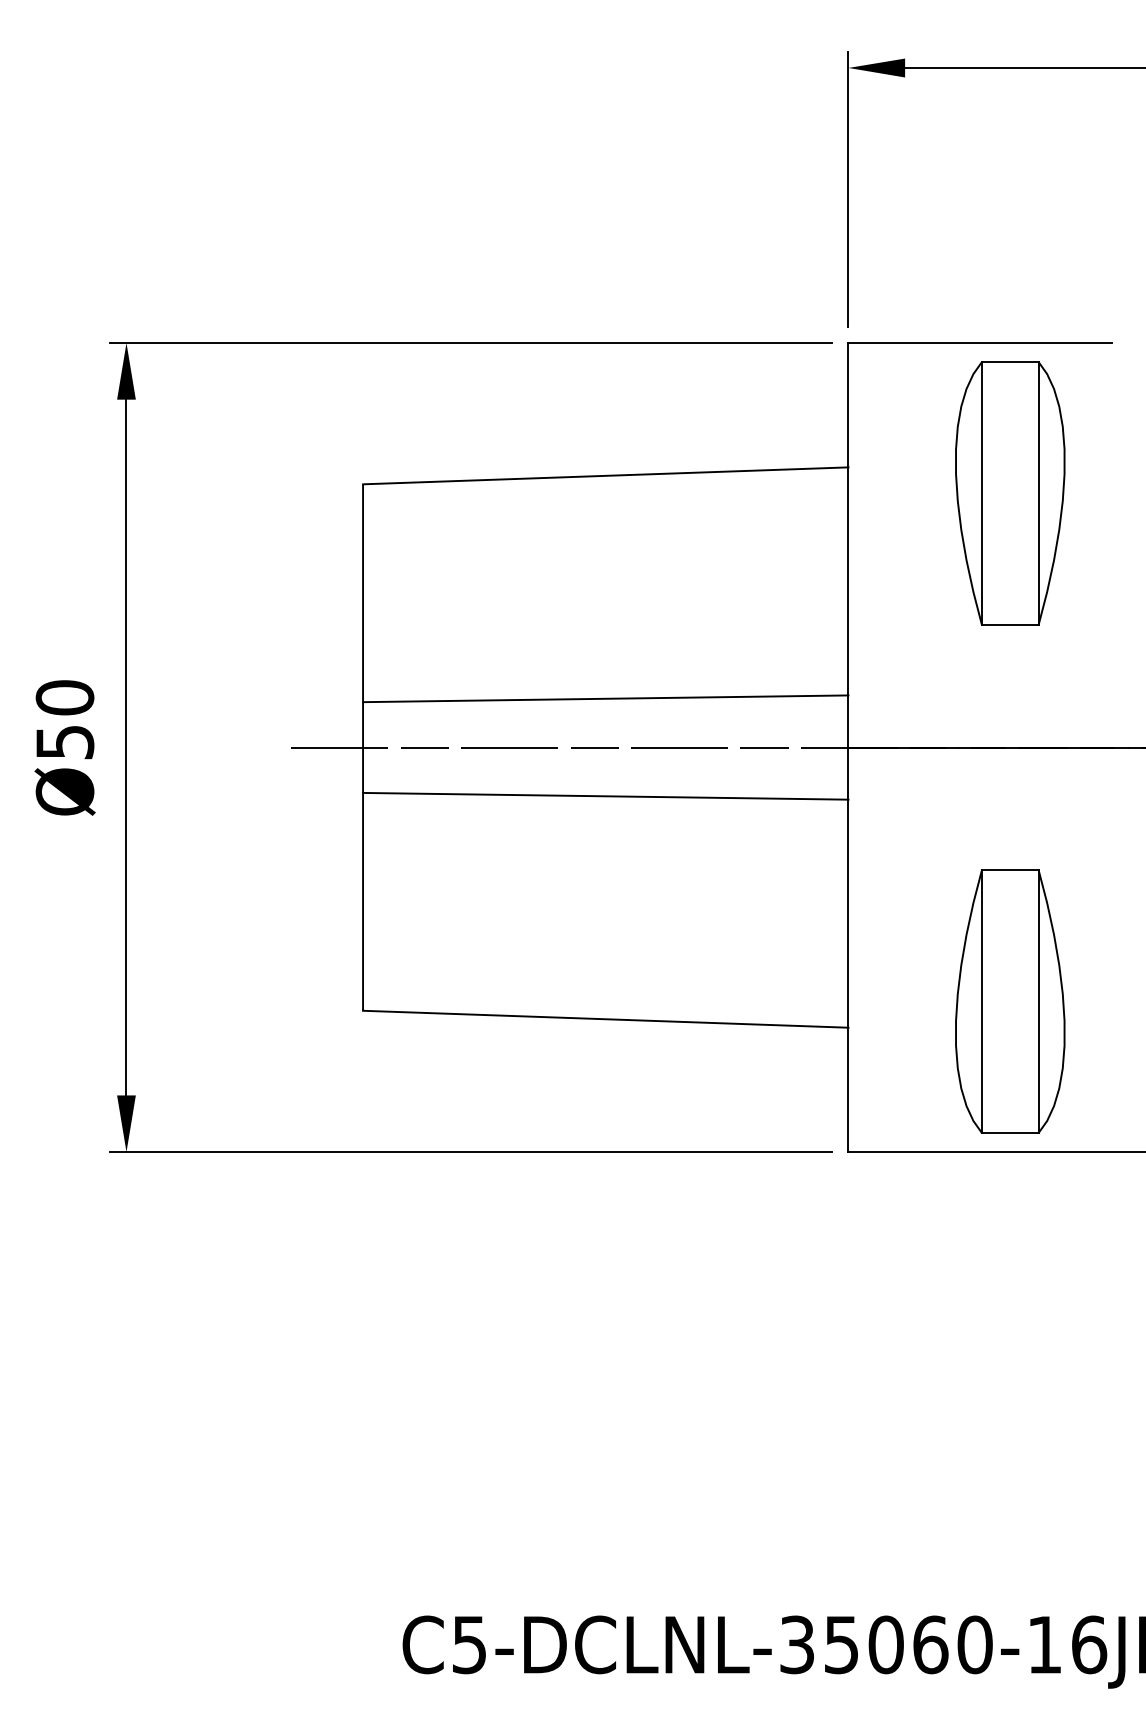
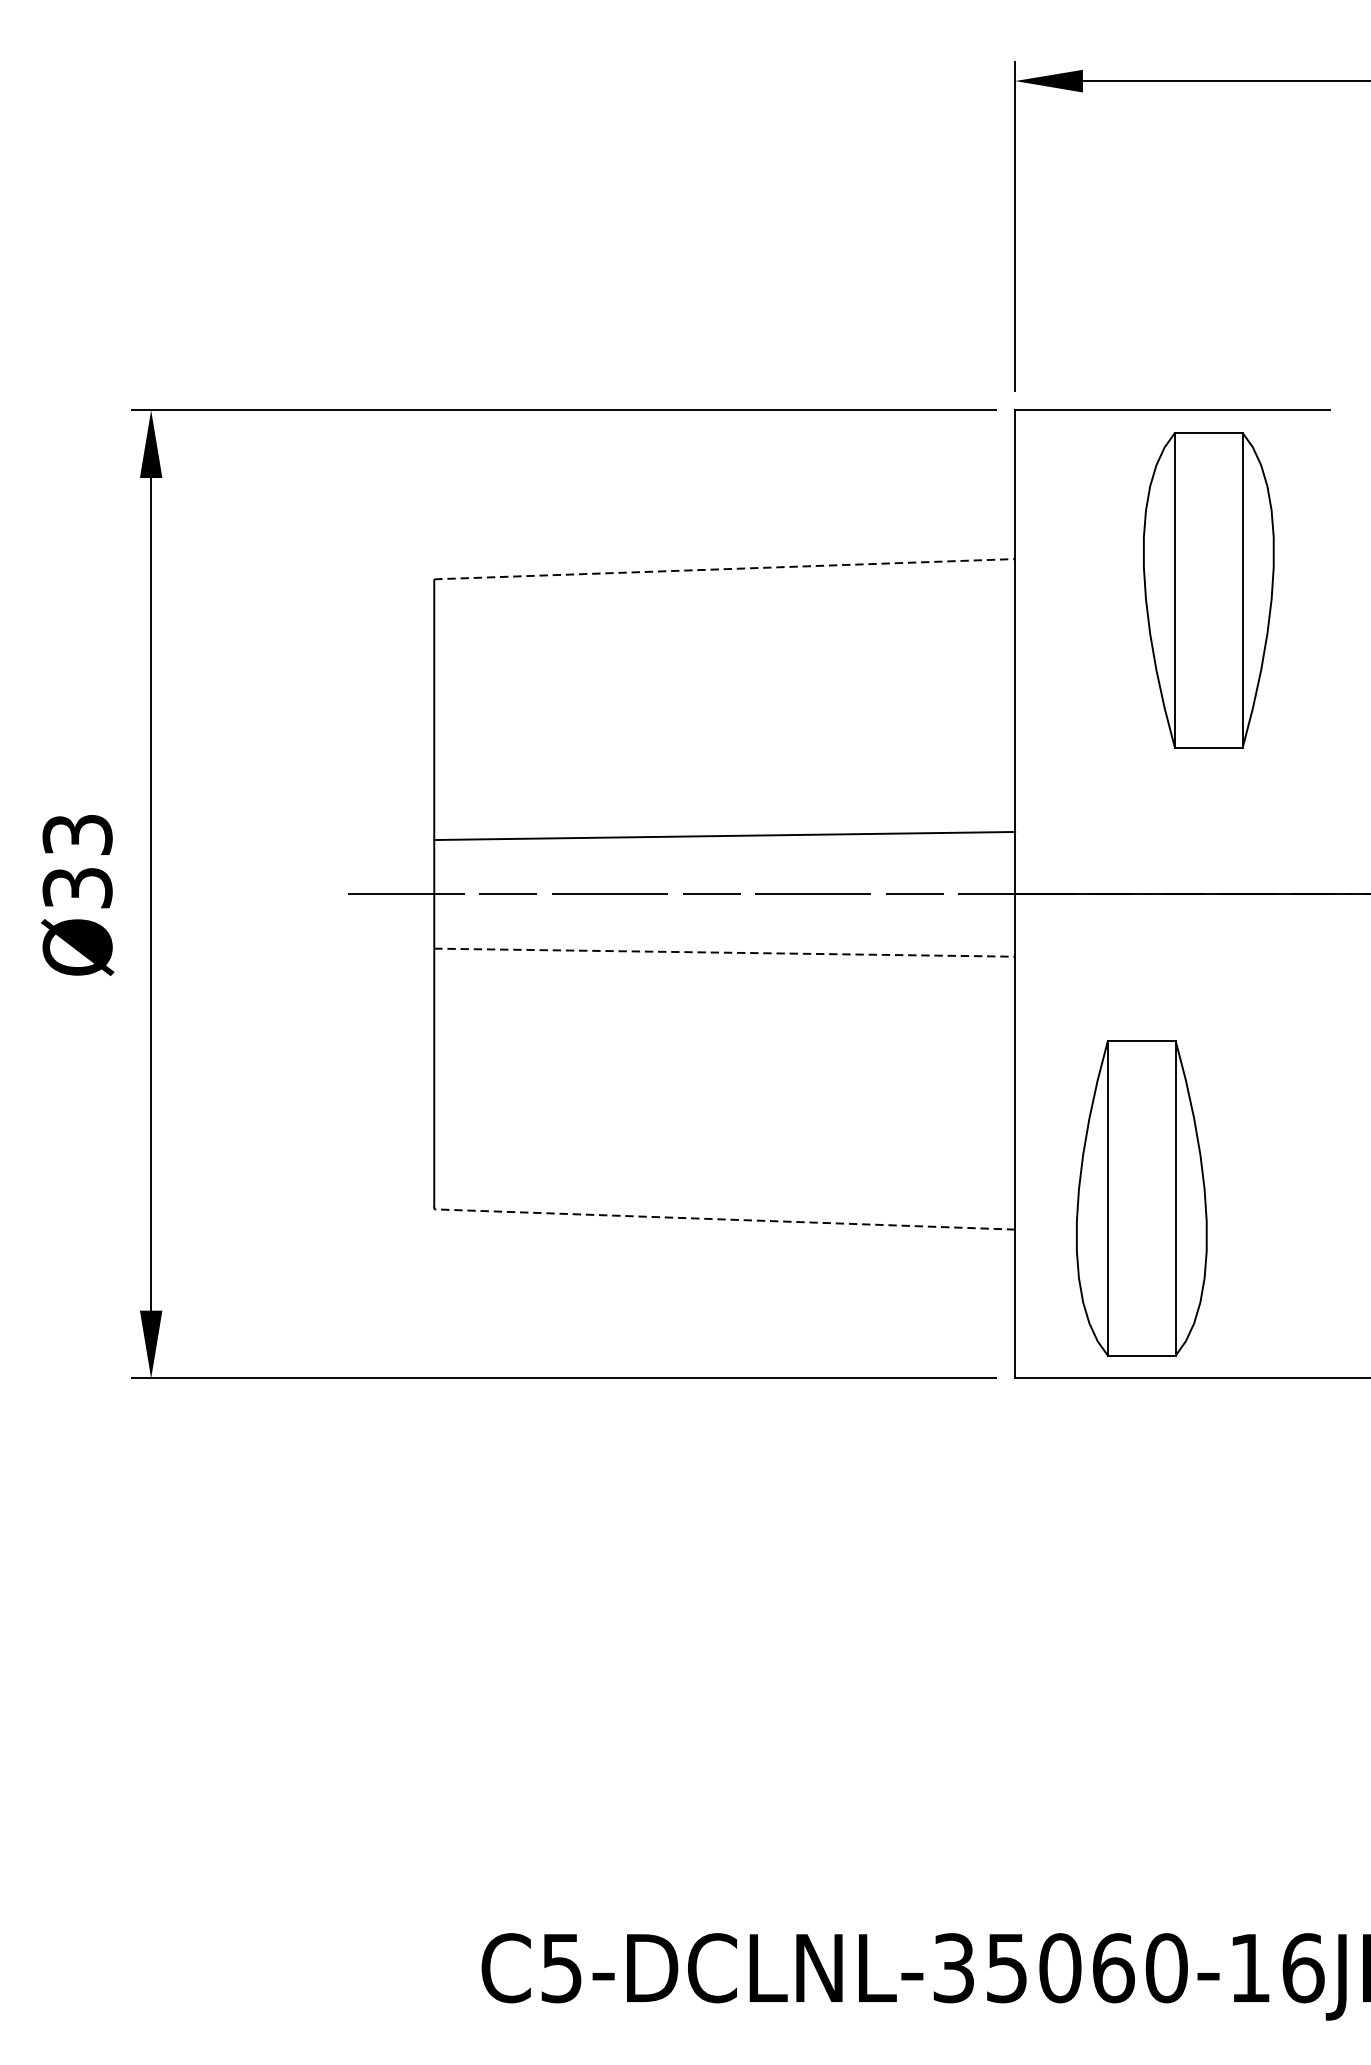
line: (605, 475) -> (724, 568), solid -> dashed
text: (64, 719) -> (76, 860), Ø50 -> Ø33
line: (605, 796) -> (724, 952), solid -> dashed
part: (1010, 1001) -> (1142, 1198), moved
line: (605, 1019) -> (724, 1219), solid -> dashed

